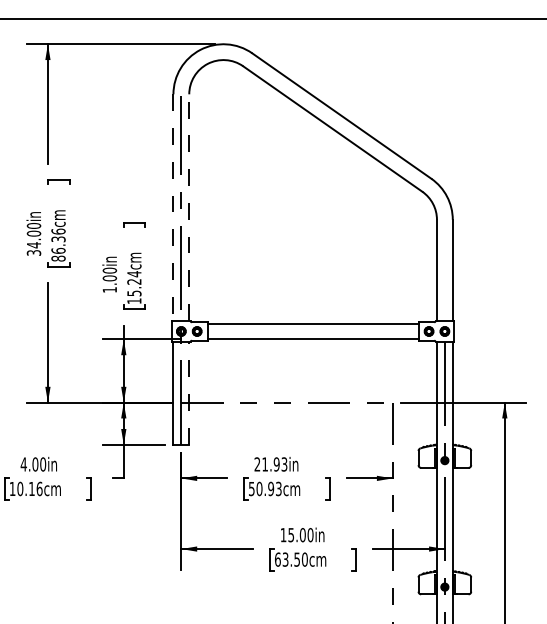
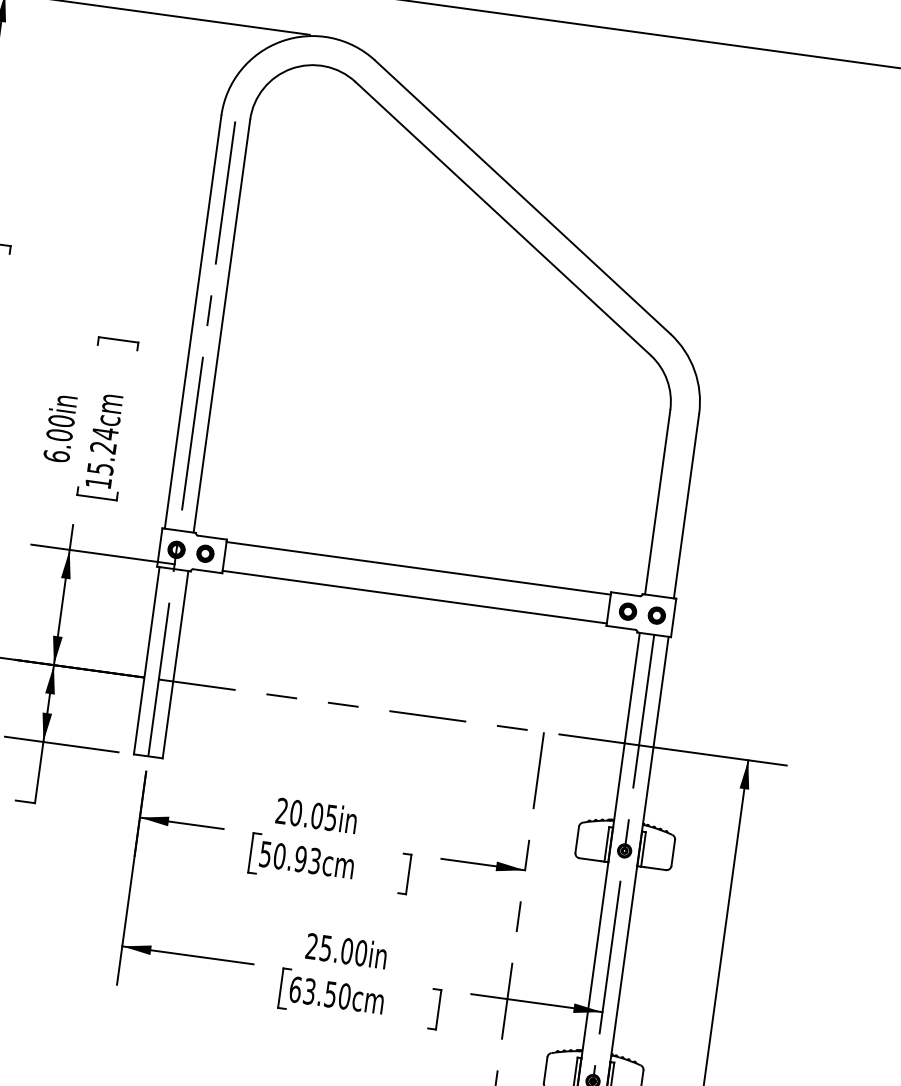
line: (189, 207) -> (222, 325), dashed -> solid
line: (173, 208) -> (192, 323), dashed -> solid
text: (109, 289) -> (56, 455), 1.00in -> 6.00in
line: (189, 392) -> (176, 663), dashed -> solid
text: (274, 464) -> (313, 815), 21.93in -> 20.05in
text: (283, 534) -> (312, 945), 15.00in -> 25.00in

